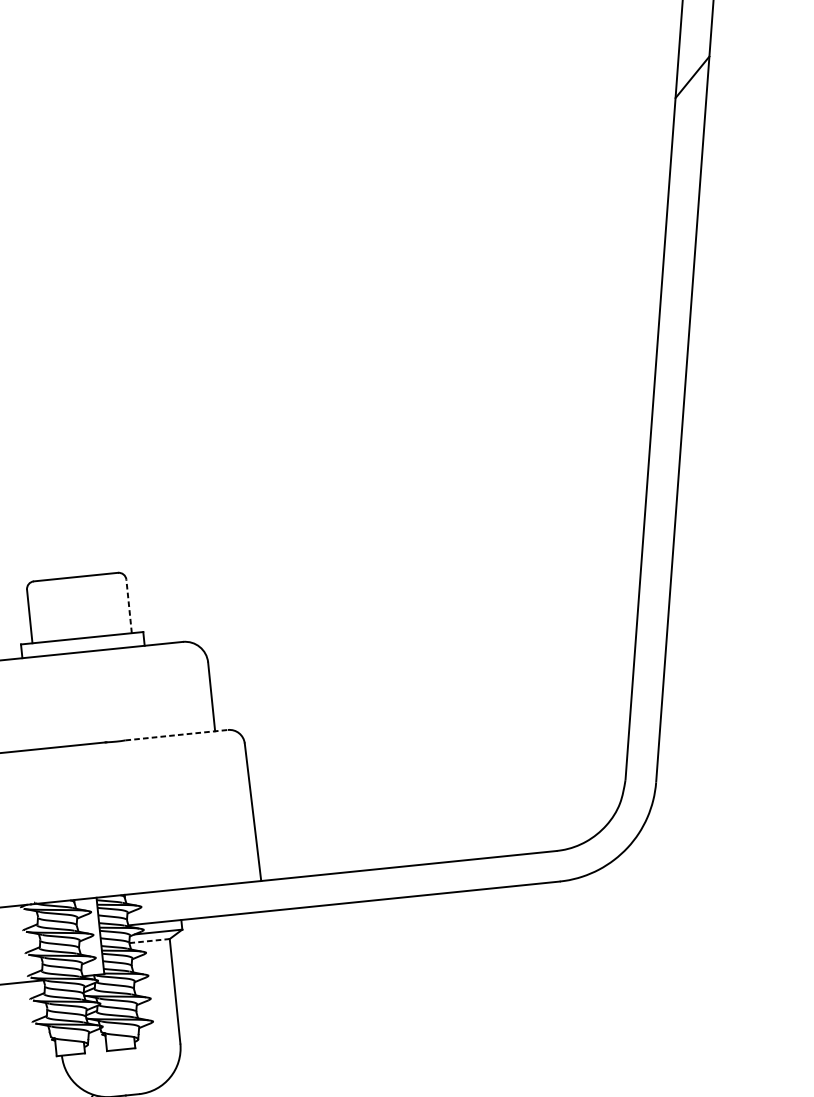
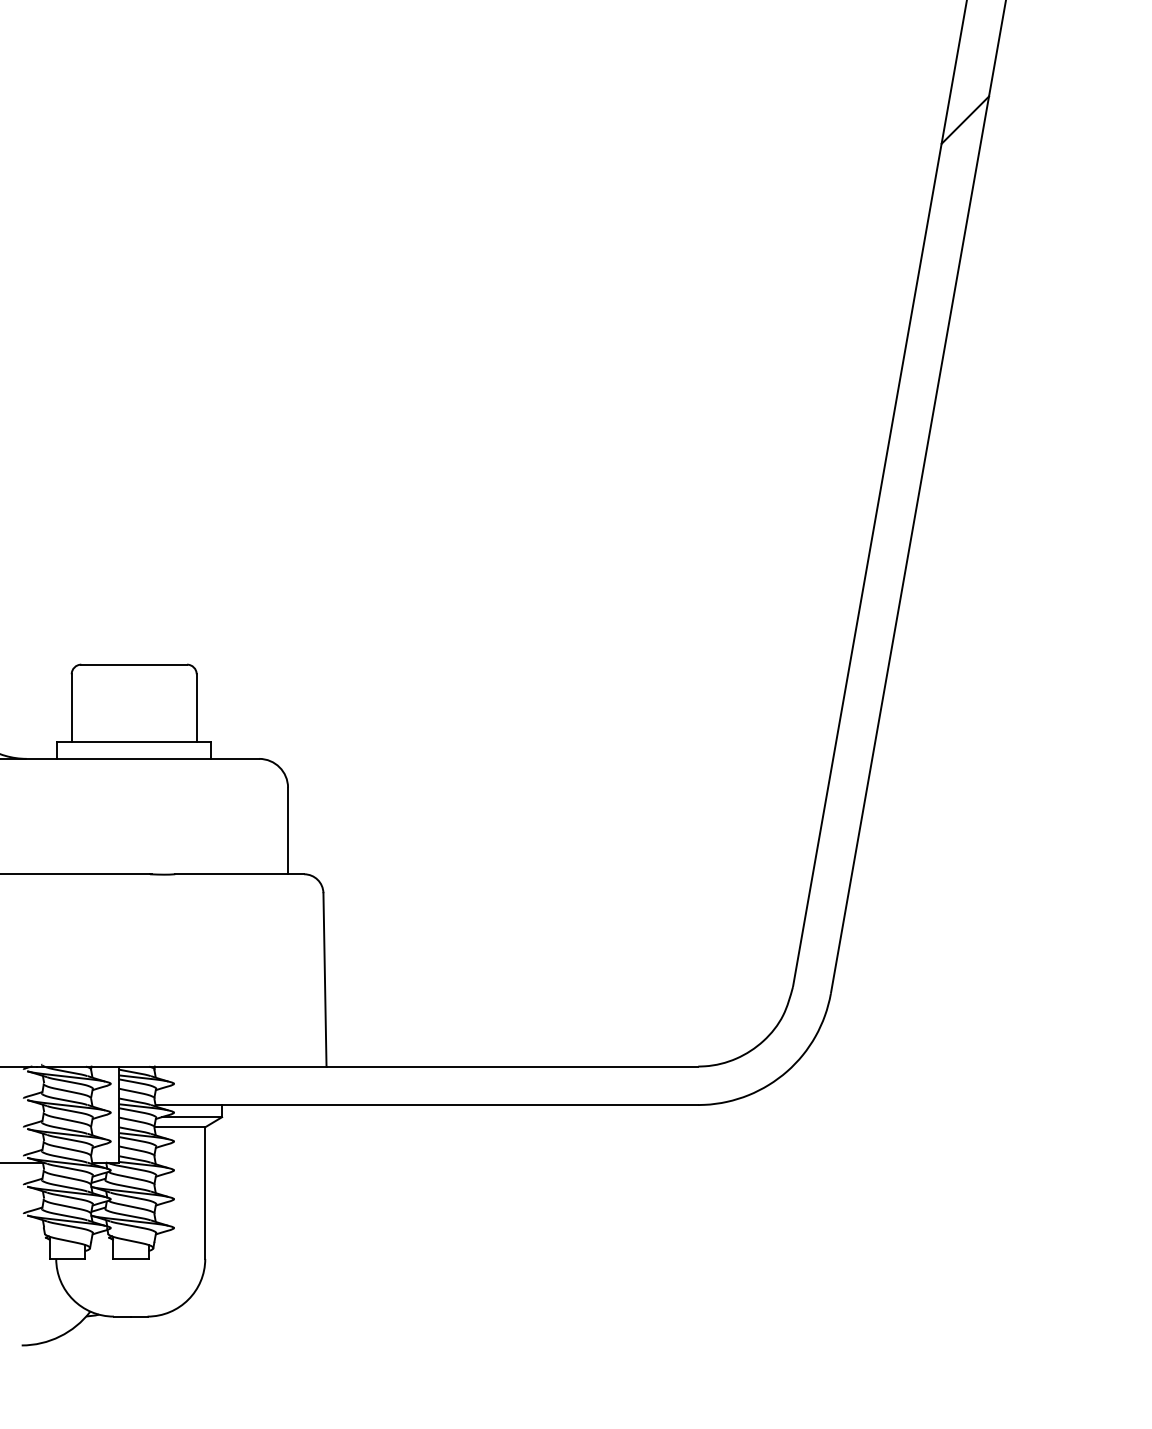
line: (128, 606) -> (196, 707), dashed -> solid
line: (177, 735) -> (240, 874), dashed -> solid
line: (150, 941) -> (180, 1127), dashed -> solid

